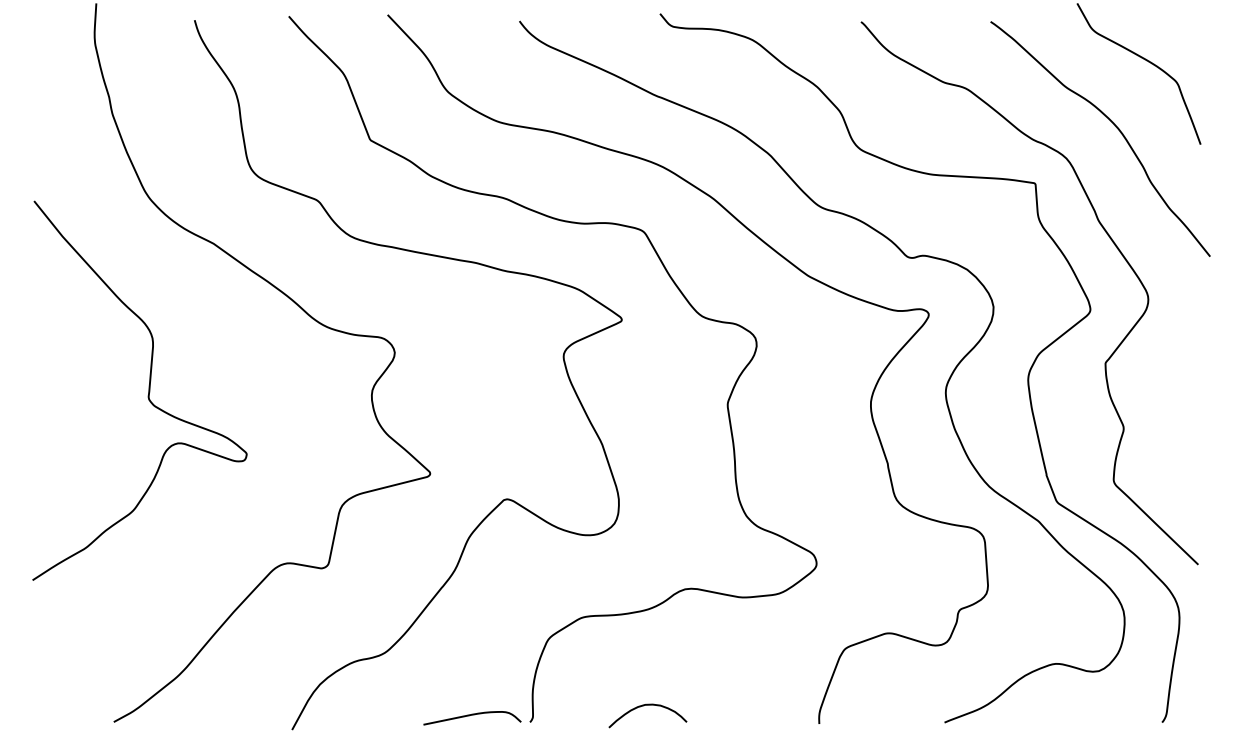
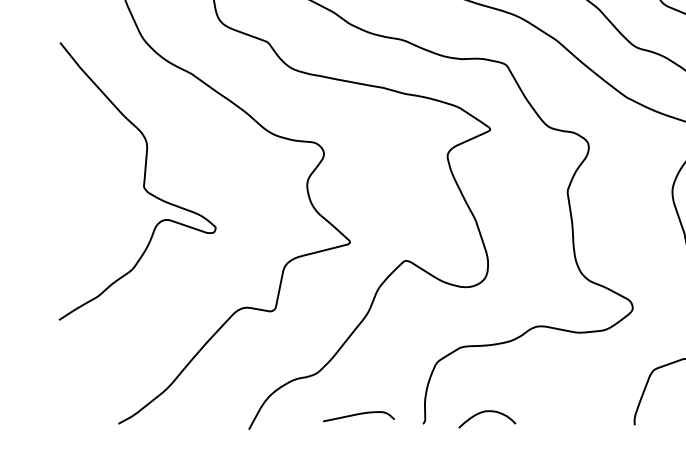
curve: (643, 706) -> (484, 412), moved
curve: (472, 715) -> (358, 414), moved

